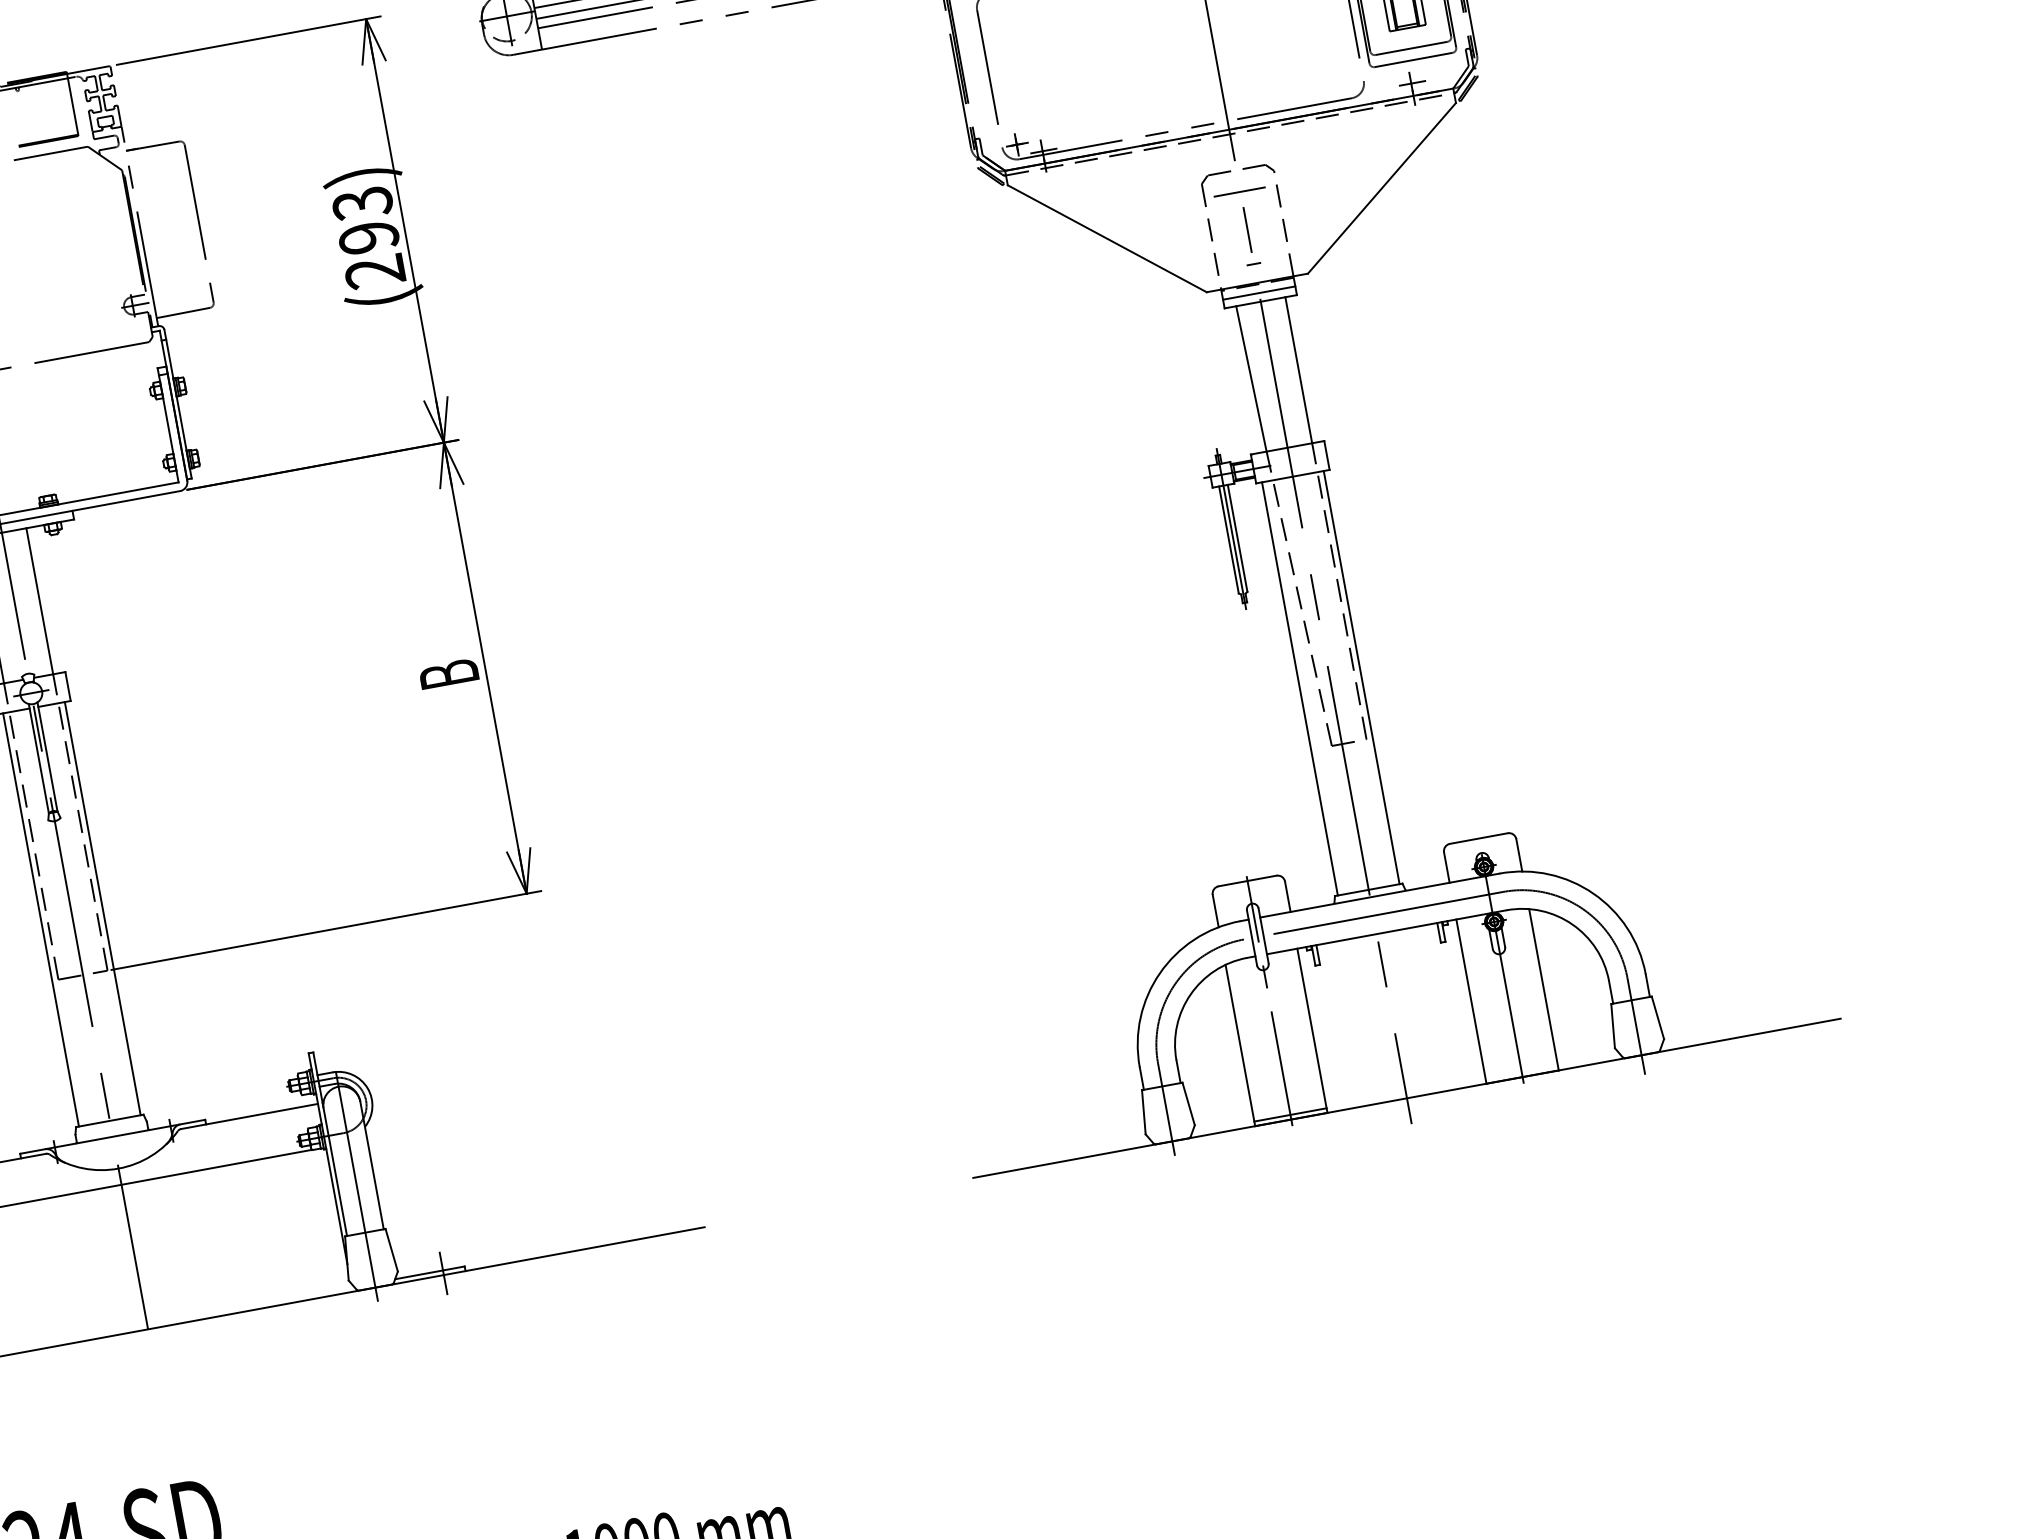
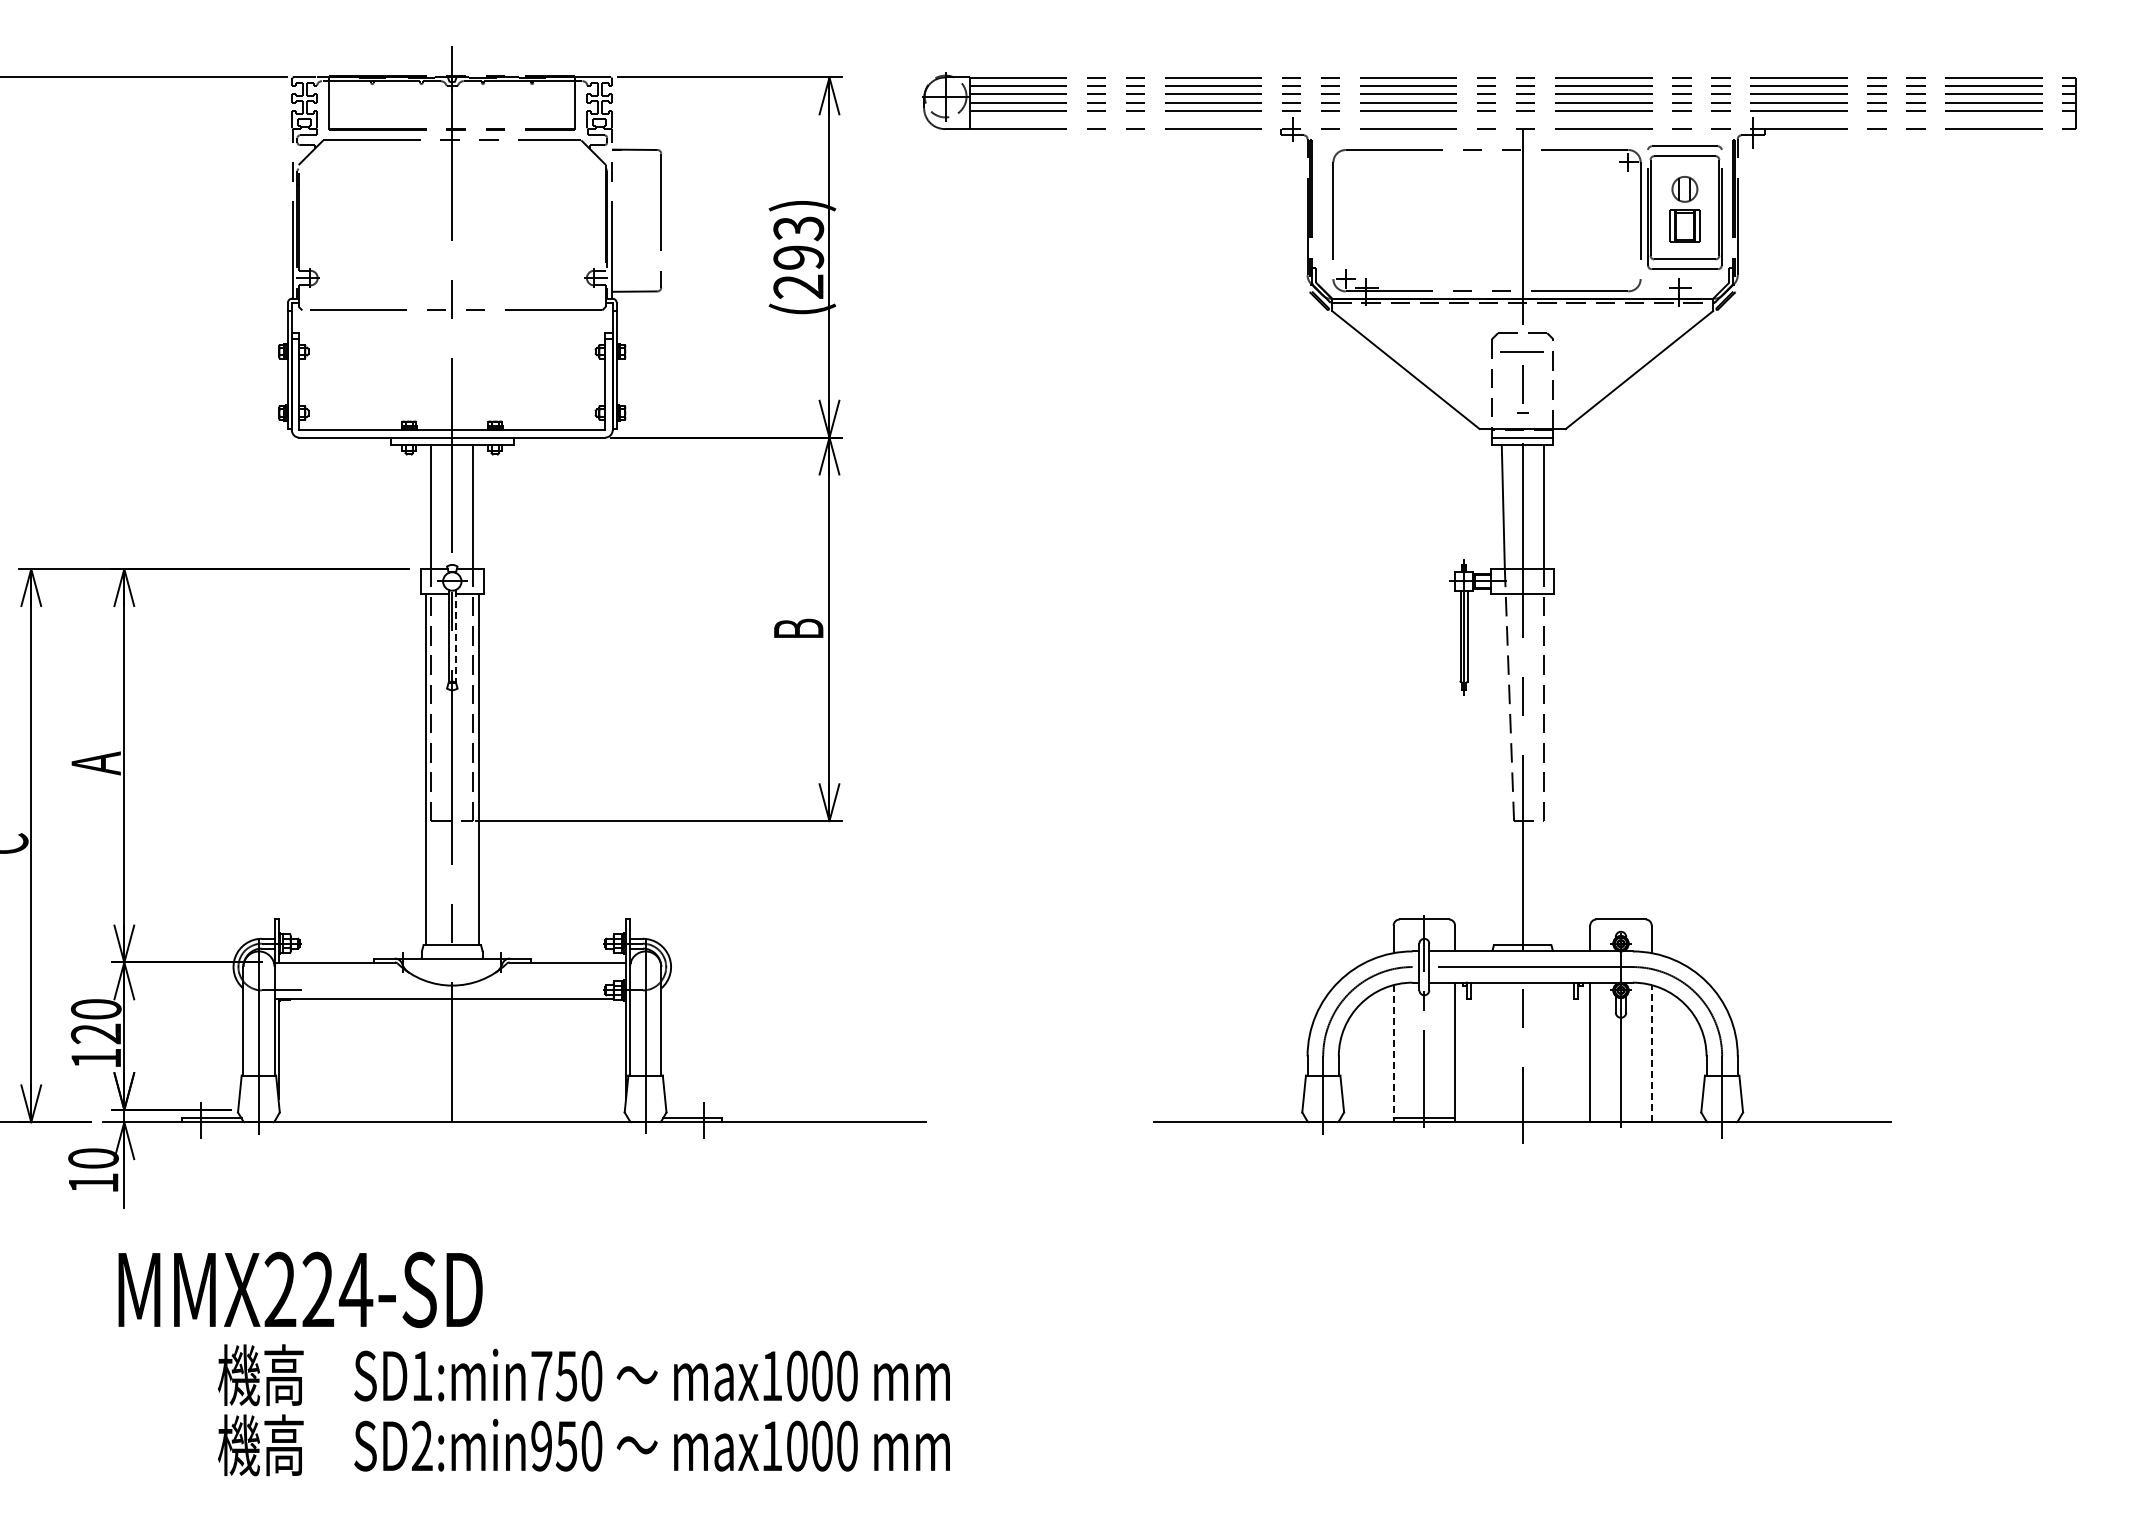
line: (1361, 677) -> (1548, 769), removed
line: (1300, 689) -> (1496, 769), removed
line: (48, 757) -> (456, 636), solid -> dashed
line: (1543, 989) -> (1651, 1053), solid -> dashed
line: (1240, 1045) -> (1393, 1053), solid -> dashed

